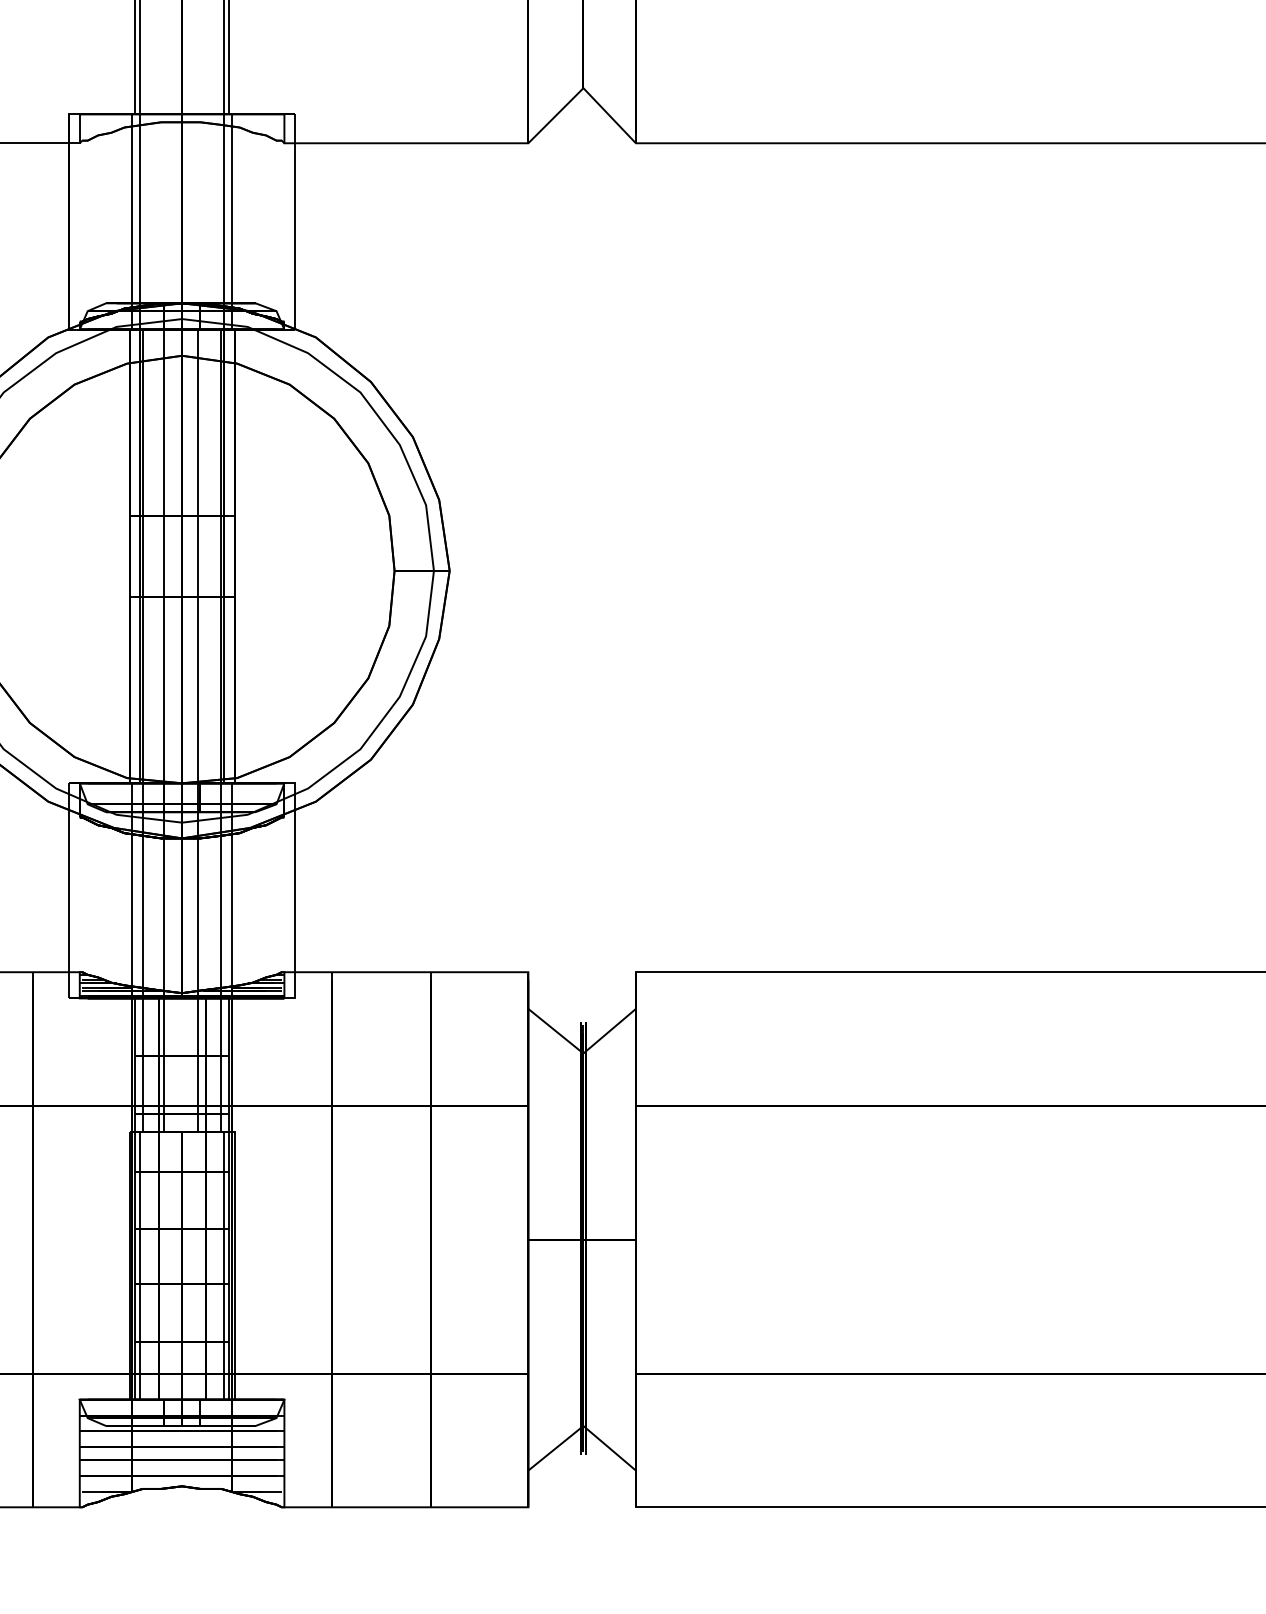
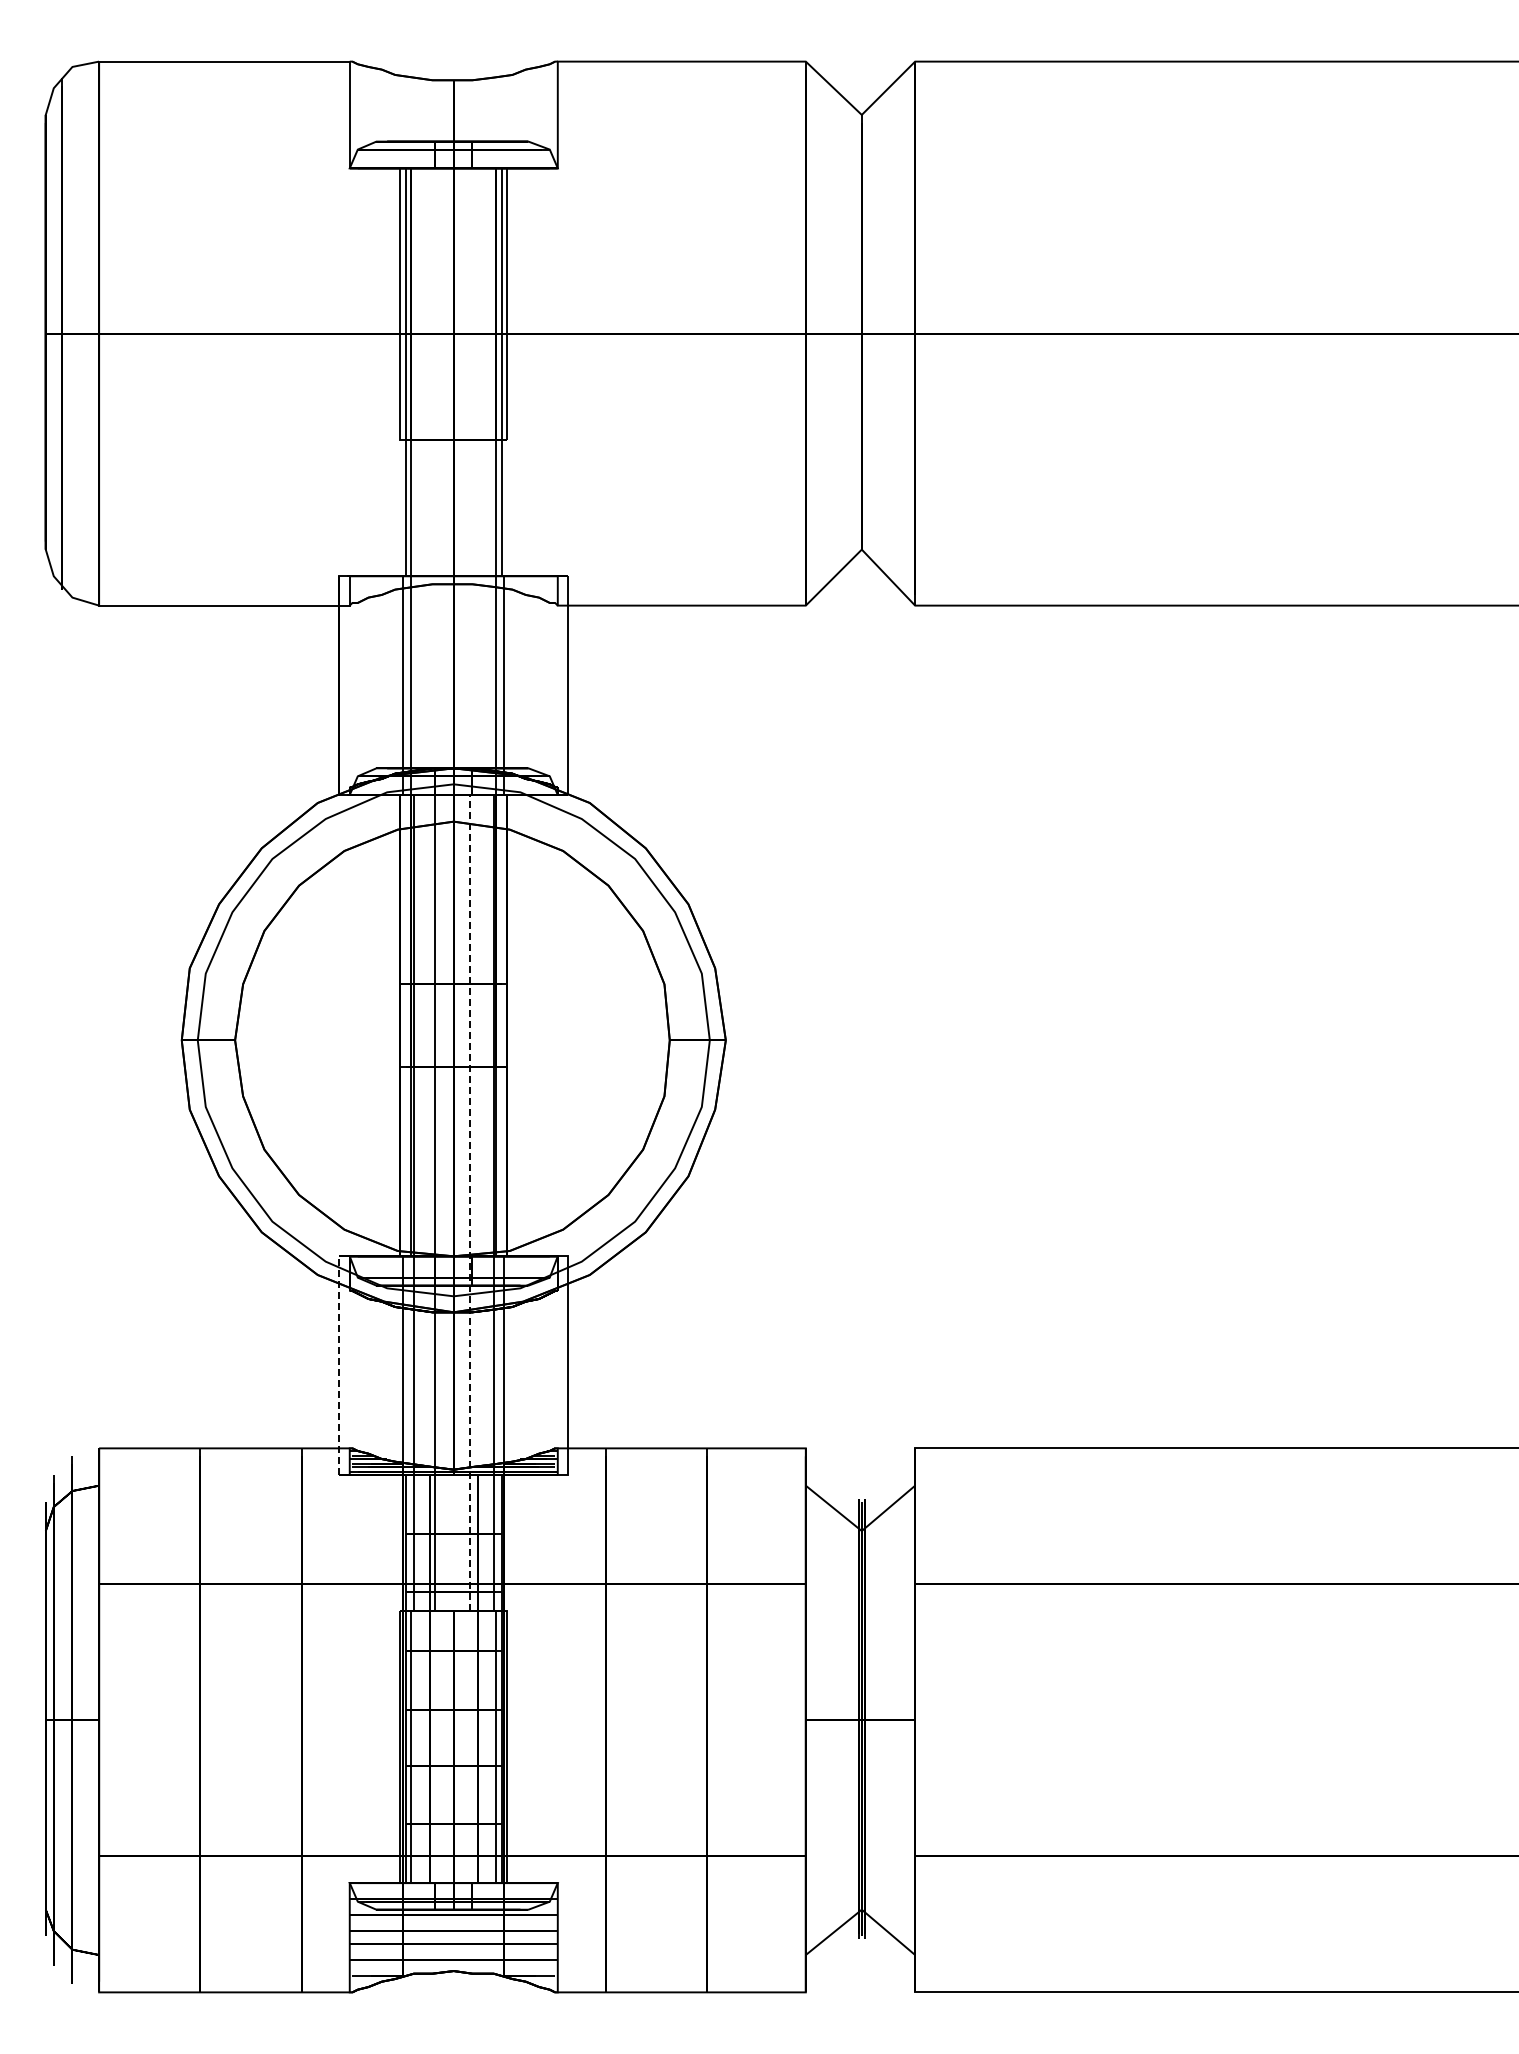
line: (197, 730) -> (469, 1202), solid -> dashed
line: (69, 890) -> (339, 1365), solid -> dashed

